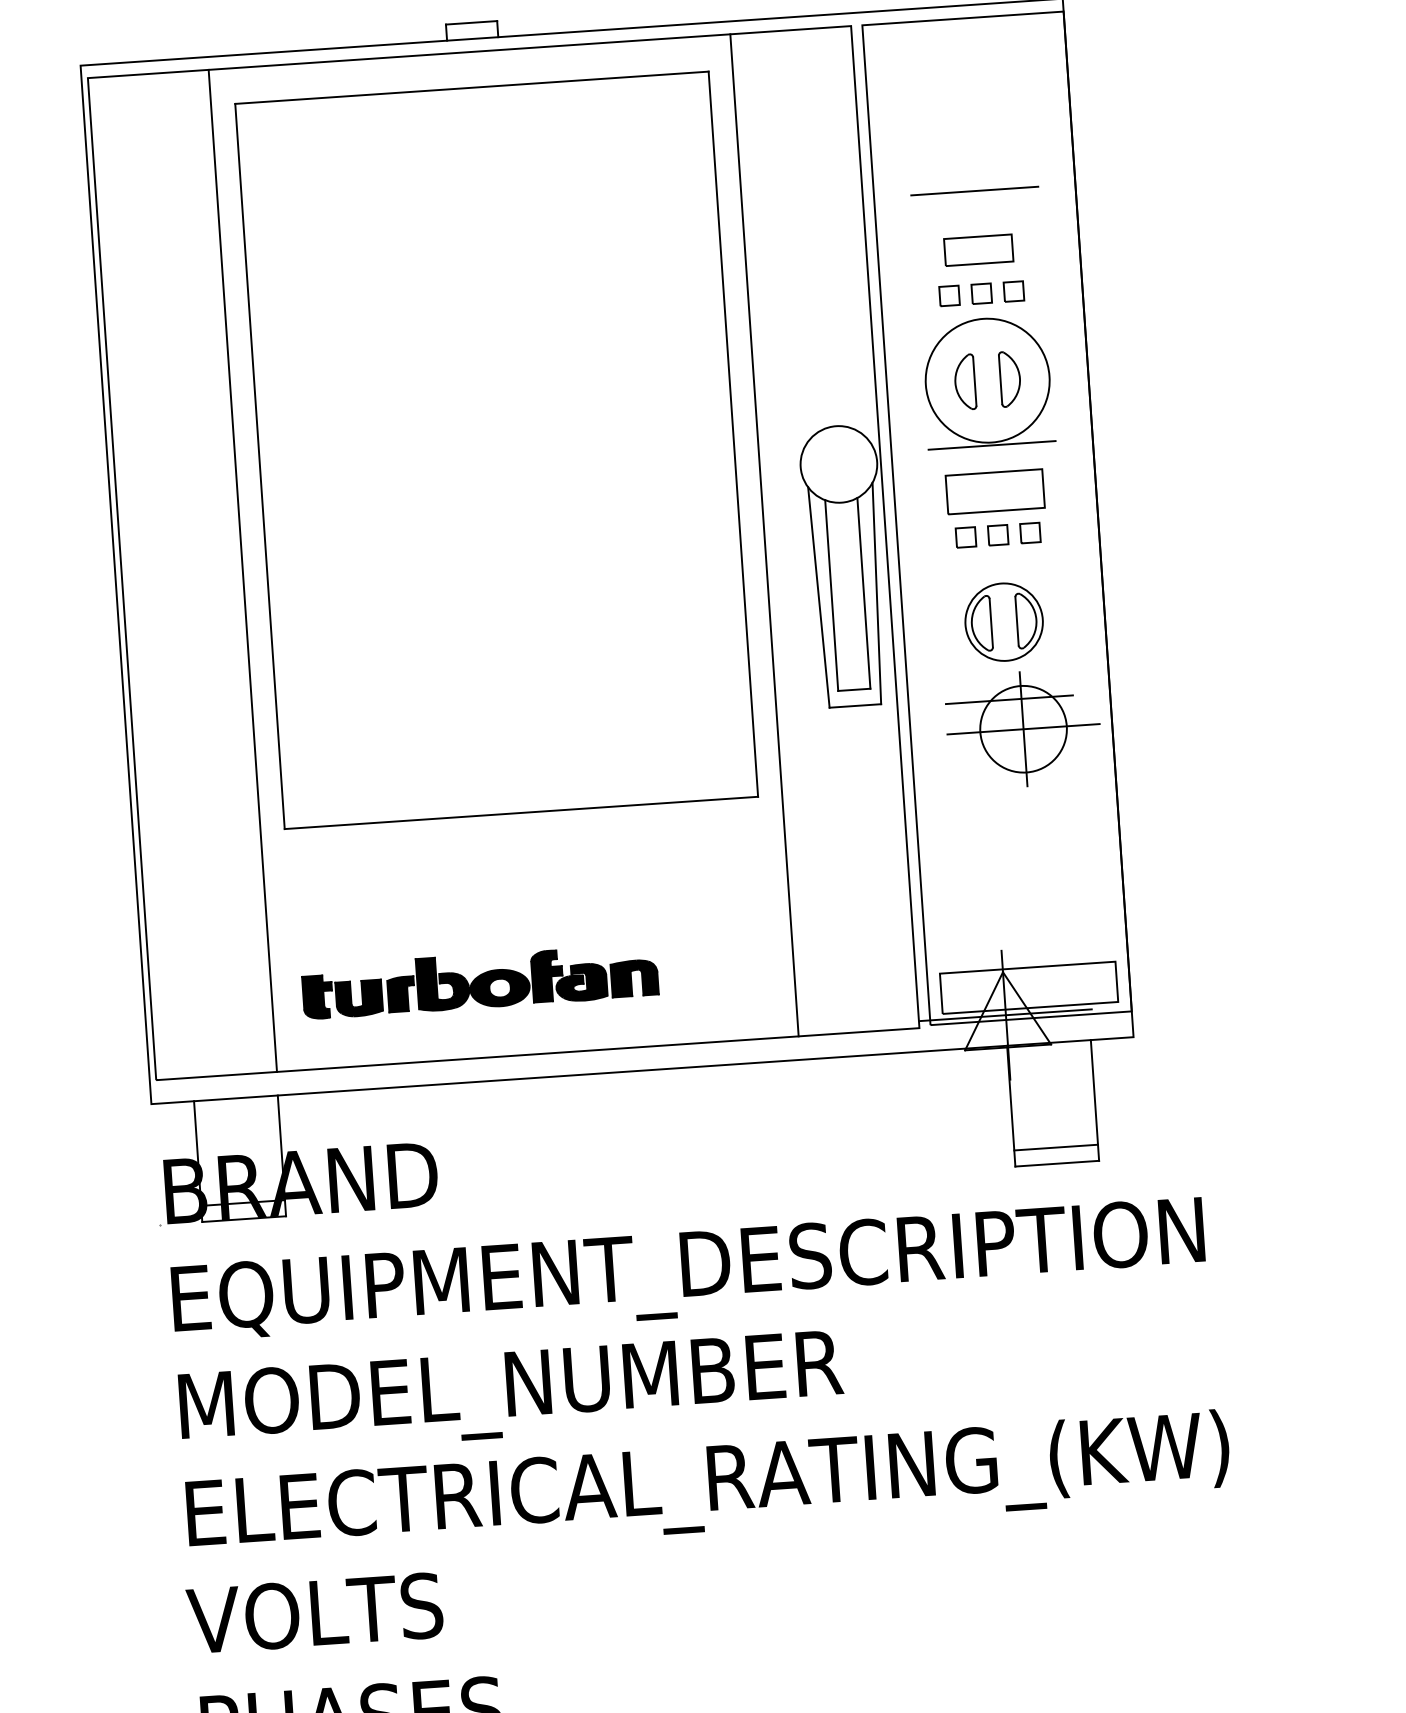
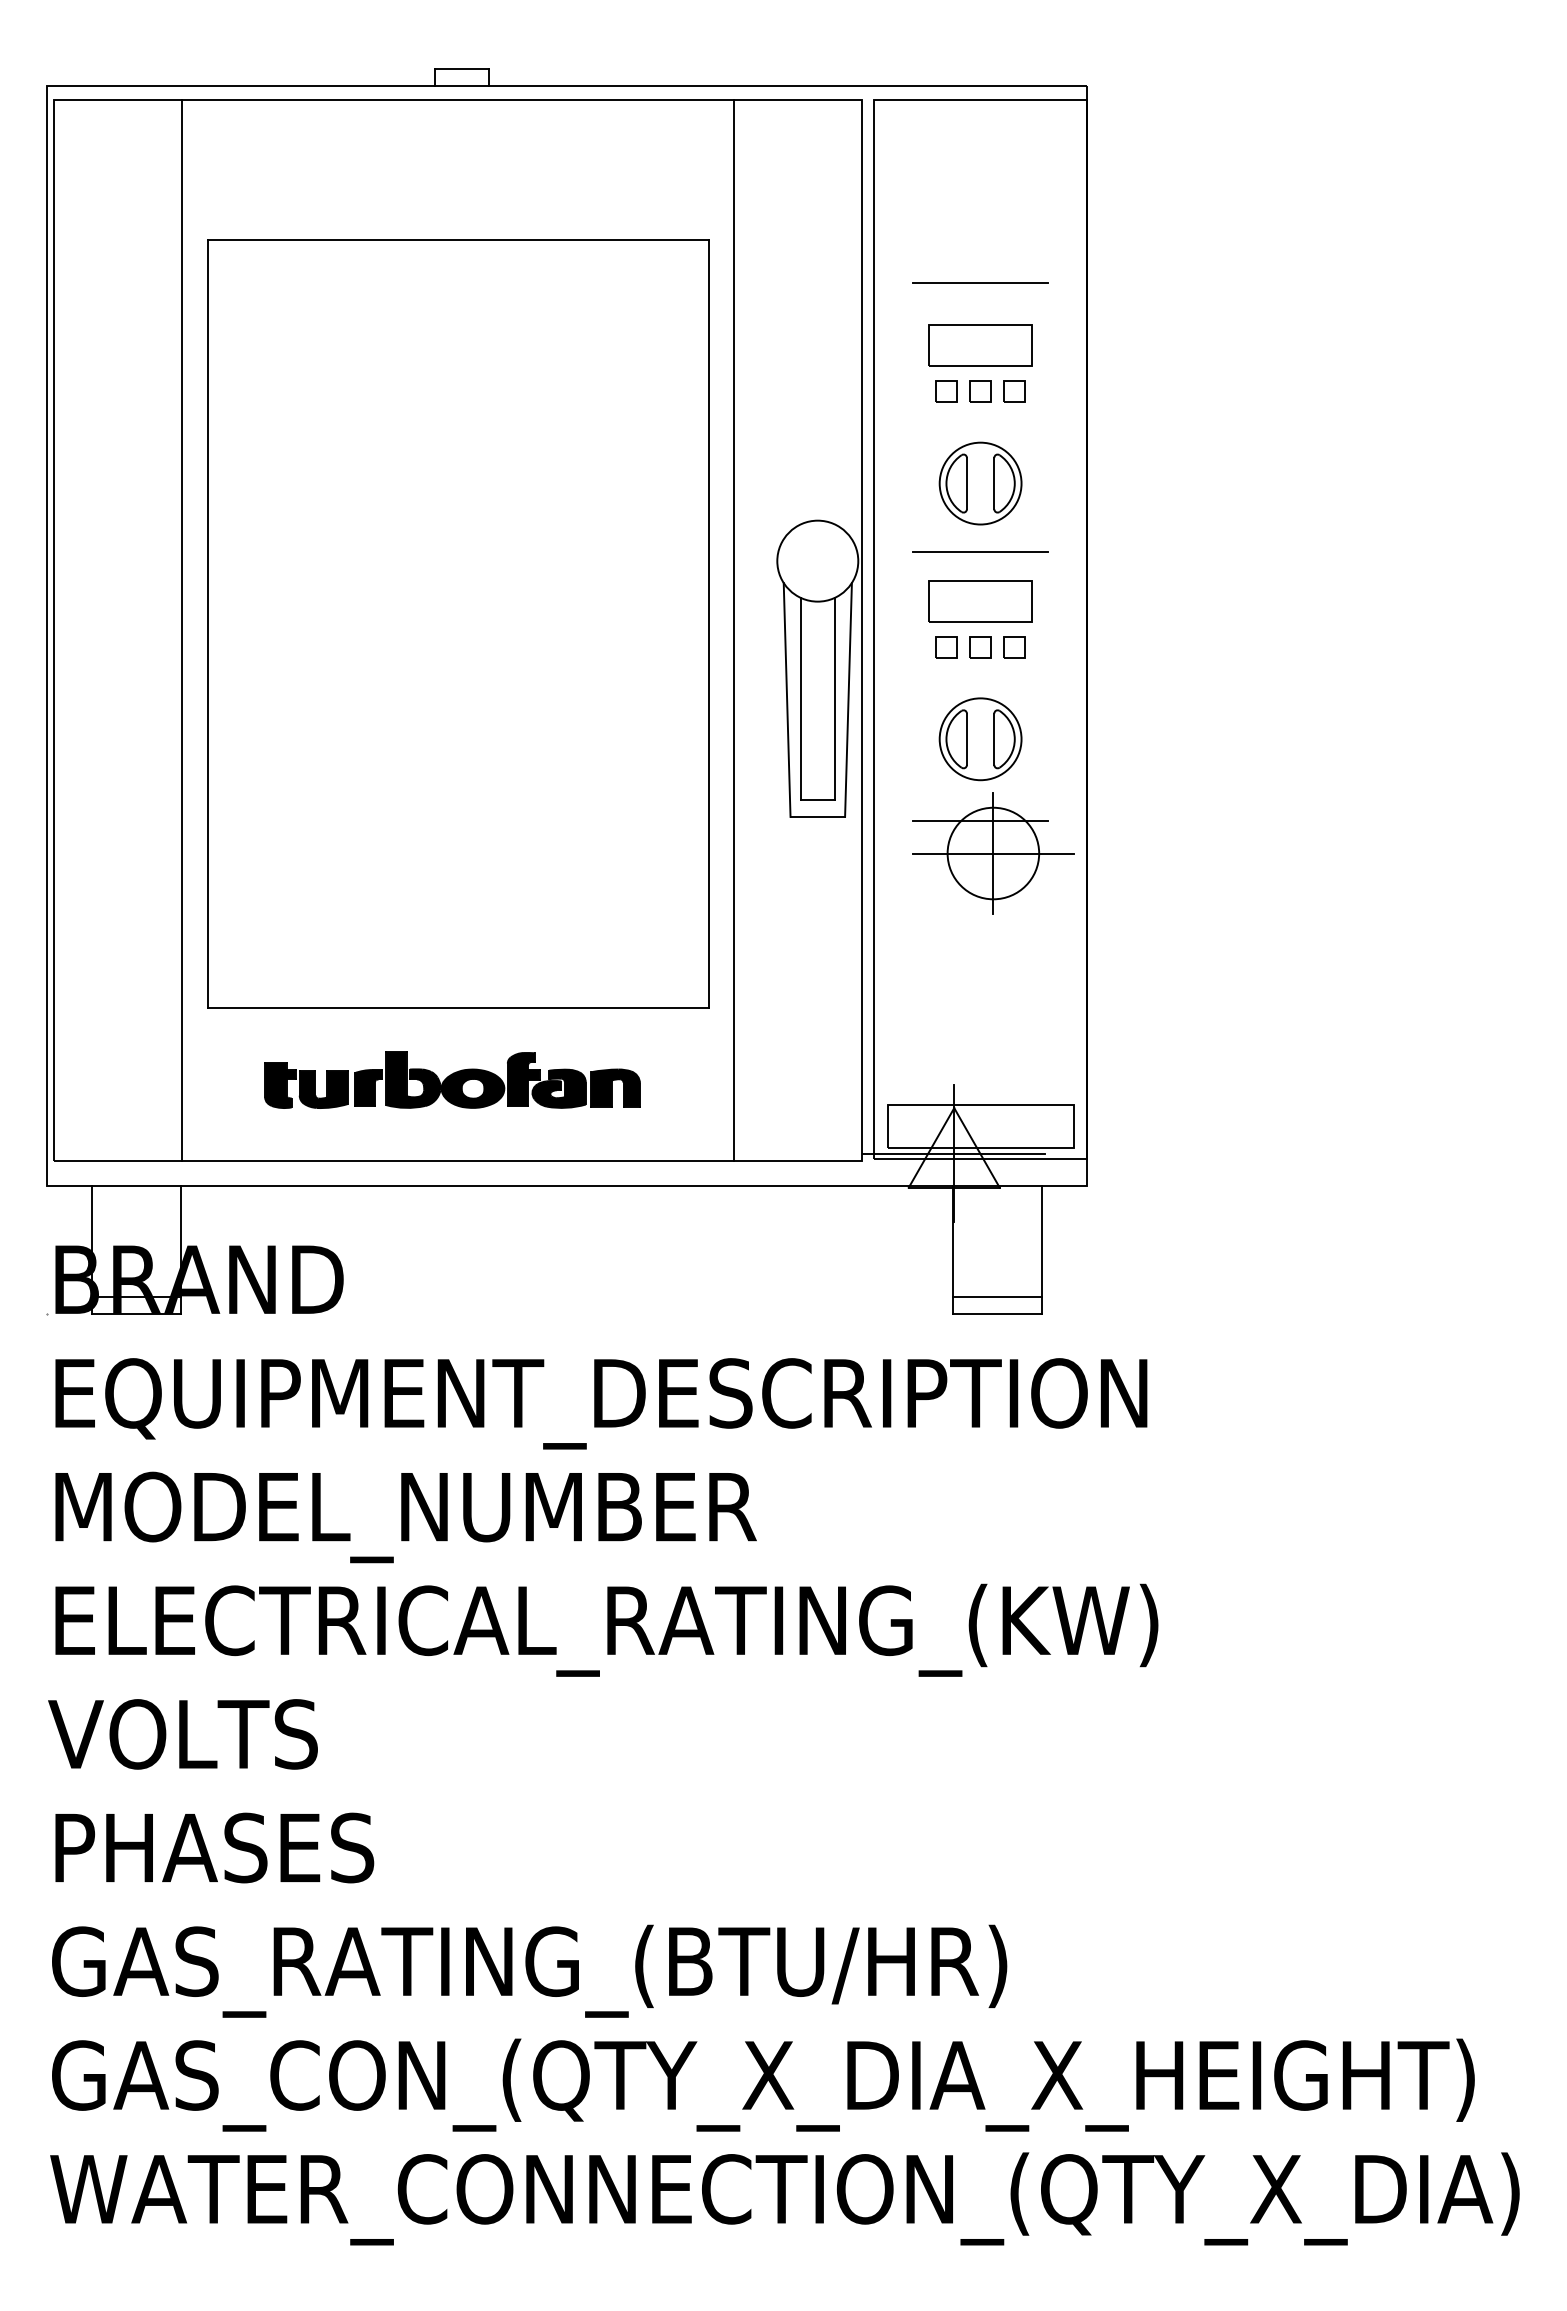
part: (978, 250) -> (980, 345), size x1.43
circle: (987, 380) -> (980, 483), size x0.62
part: (497, 450) -> (458, 623), moved
part: (480, 980) -> (452, 1079), moved

